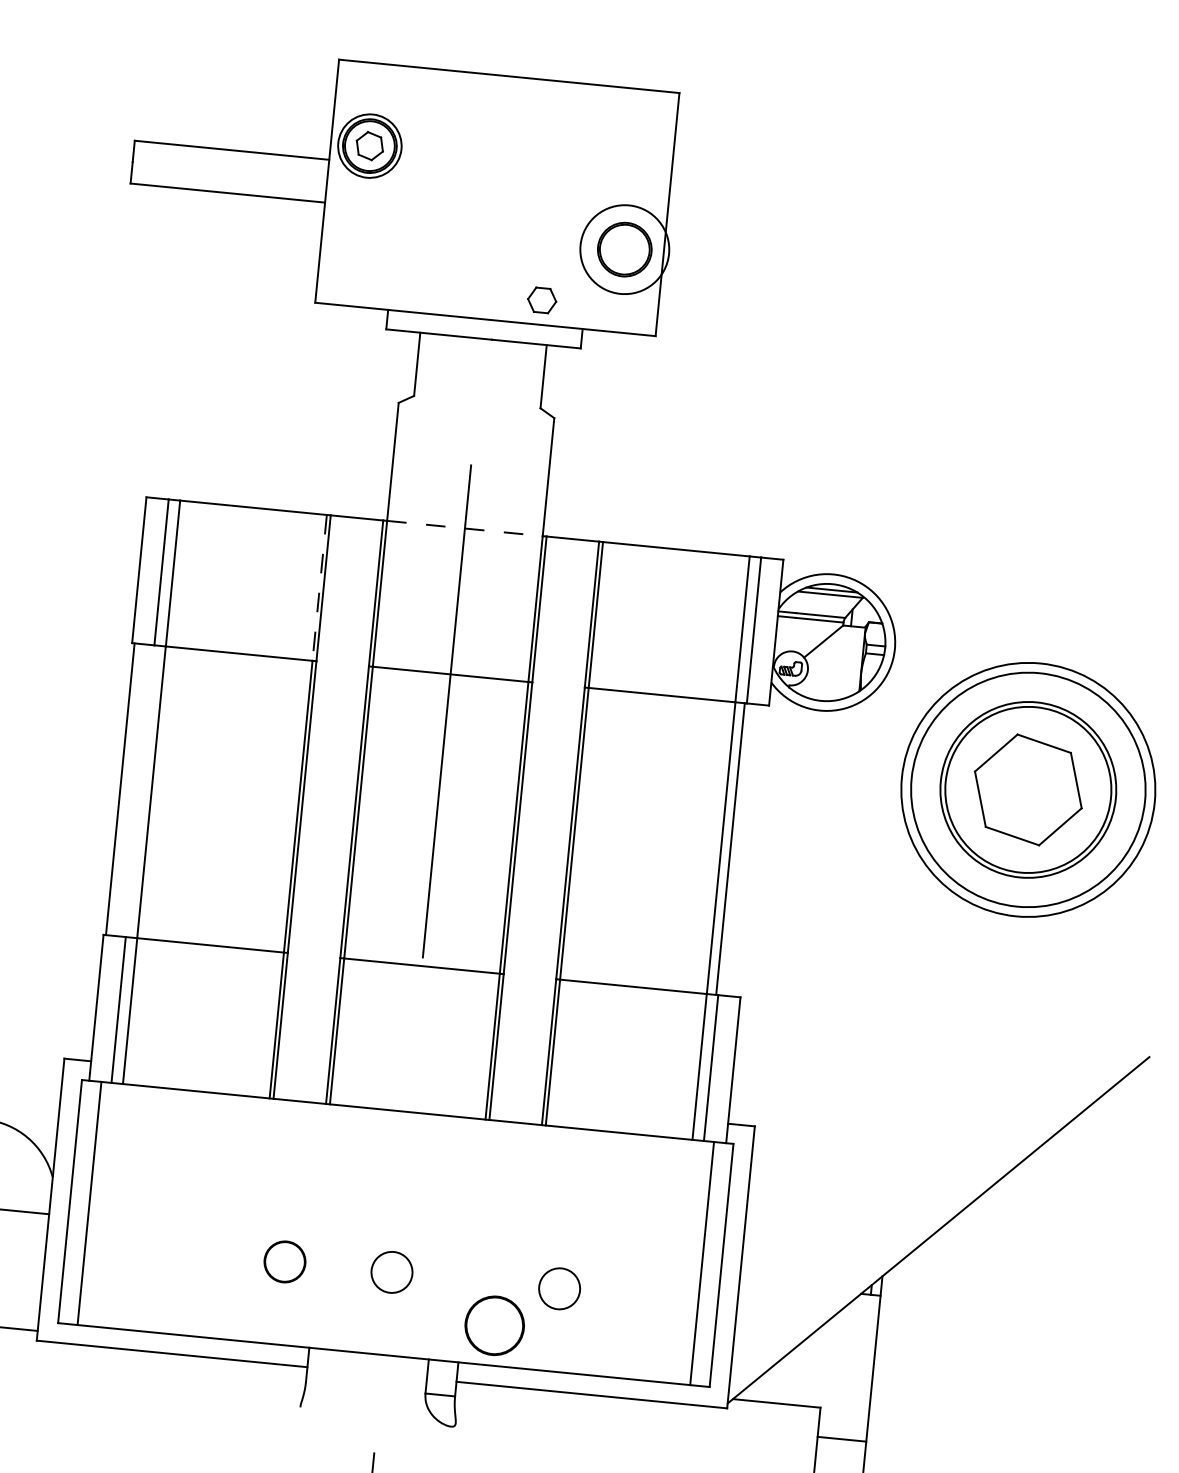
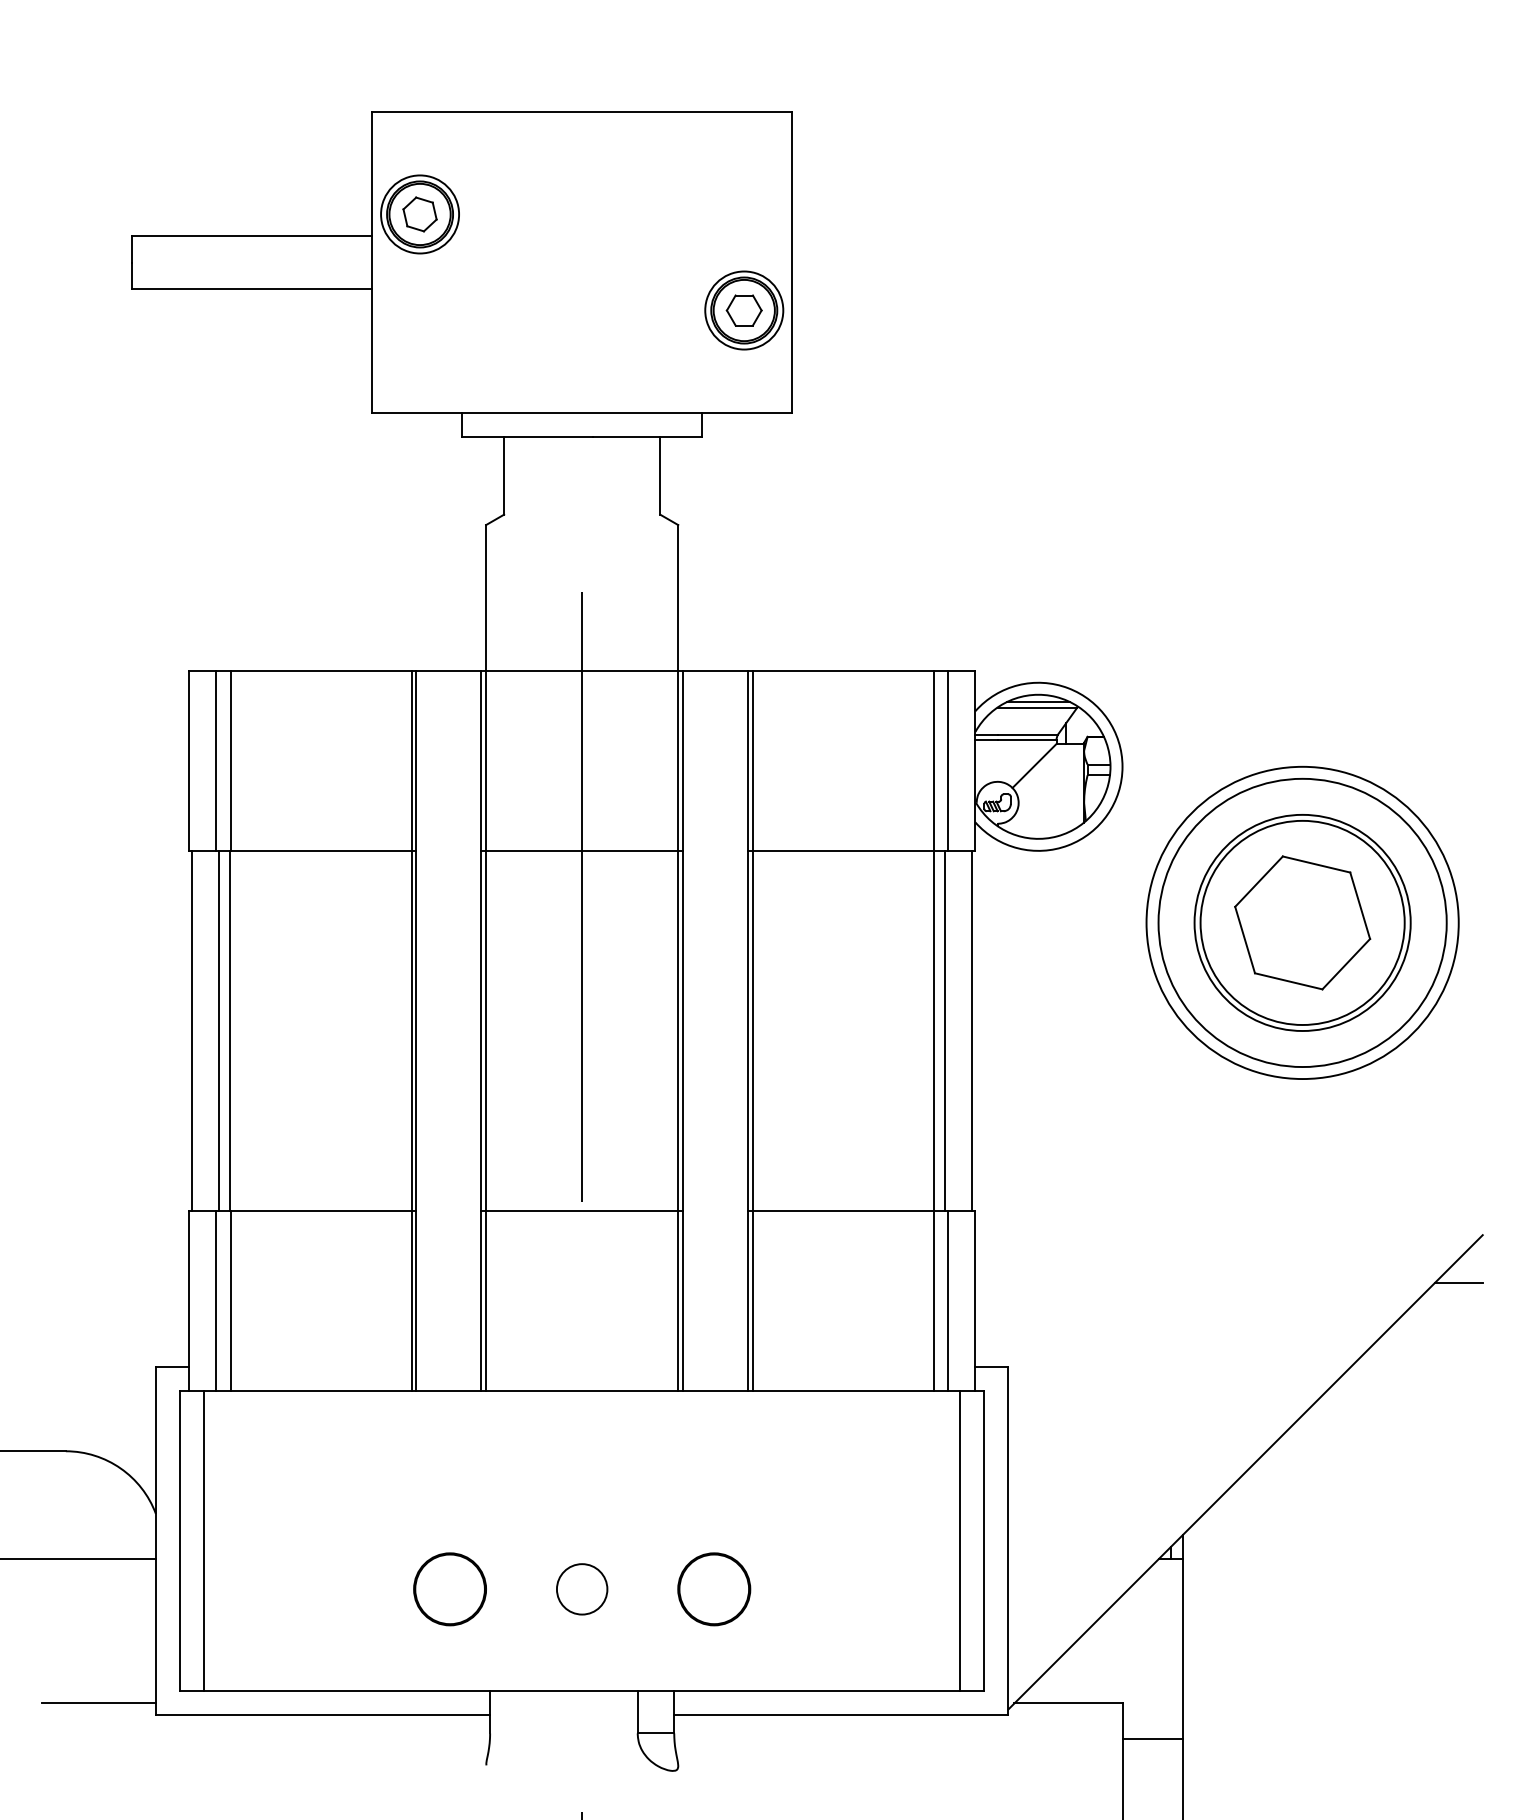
circle: (624, 249) -> (744, 310), size x0.71
part: (541, 300) -> (743, 310), moved
line: (465, 528) -> (582, 670), dashed -> solid
line: (319, 588) -> (411, 761), dashed -> solid
line: (141, 790) -> (218, 1030), added
line: (752, 850) -> (972, 1030), added
line: (1125, 1094) -> (1458, 1283), added
circle: (284, 1261) -> (449, 1589), size x1.43
circle: (559, 1288) -> (789, 1589), removed
circle: (494, 1325) -> (714, 1589), moved

